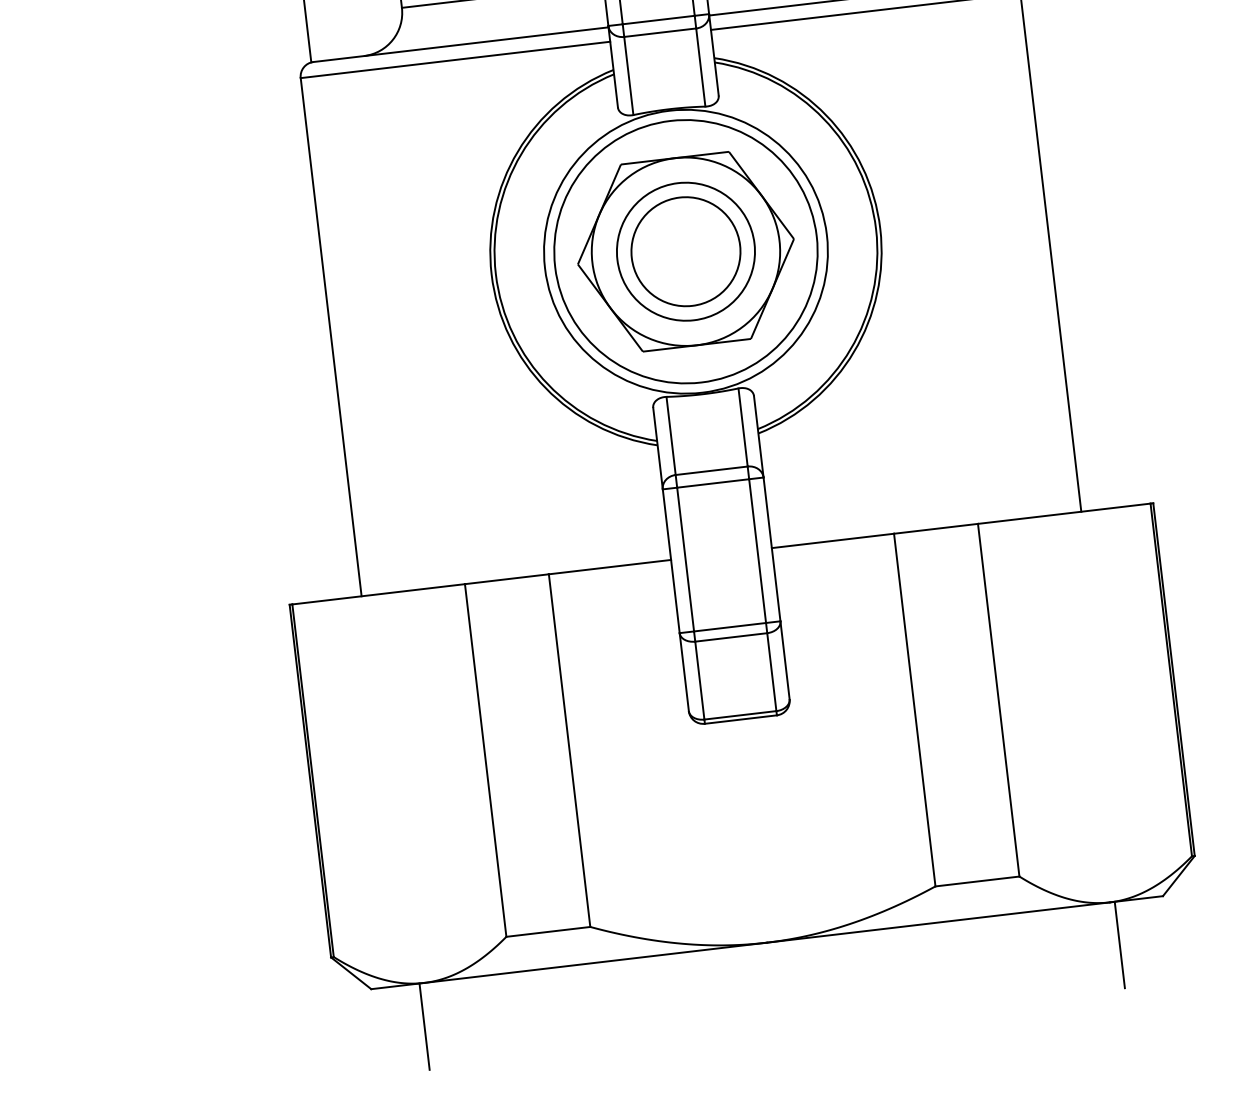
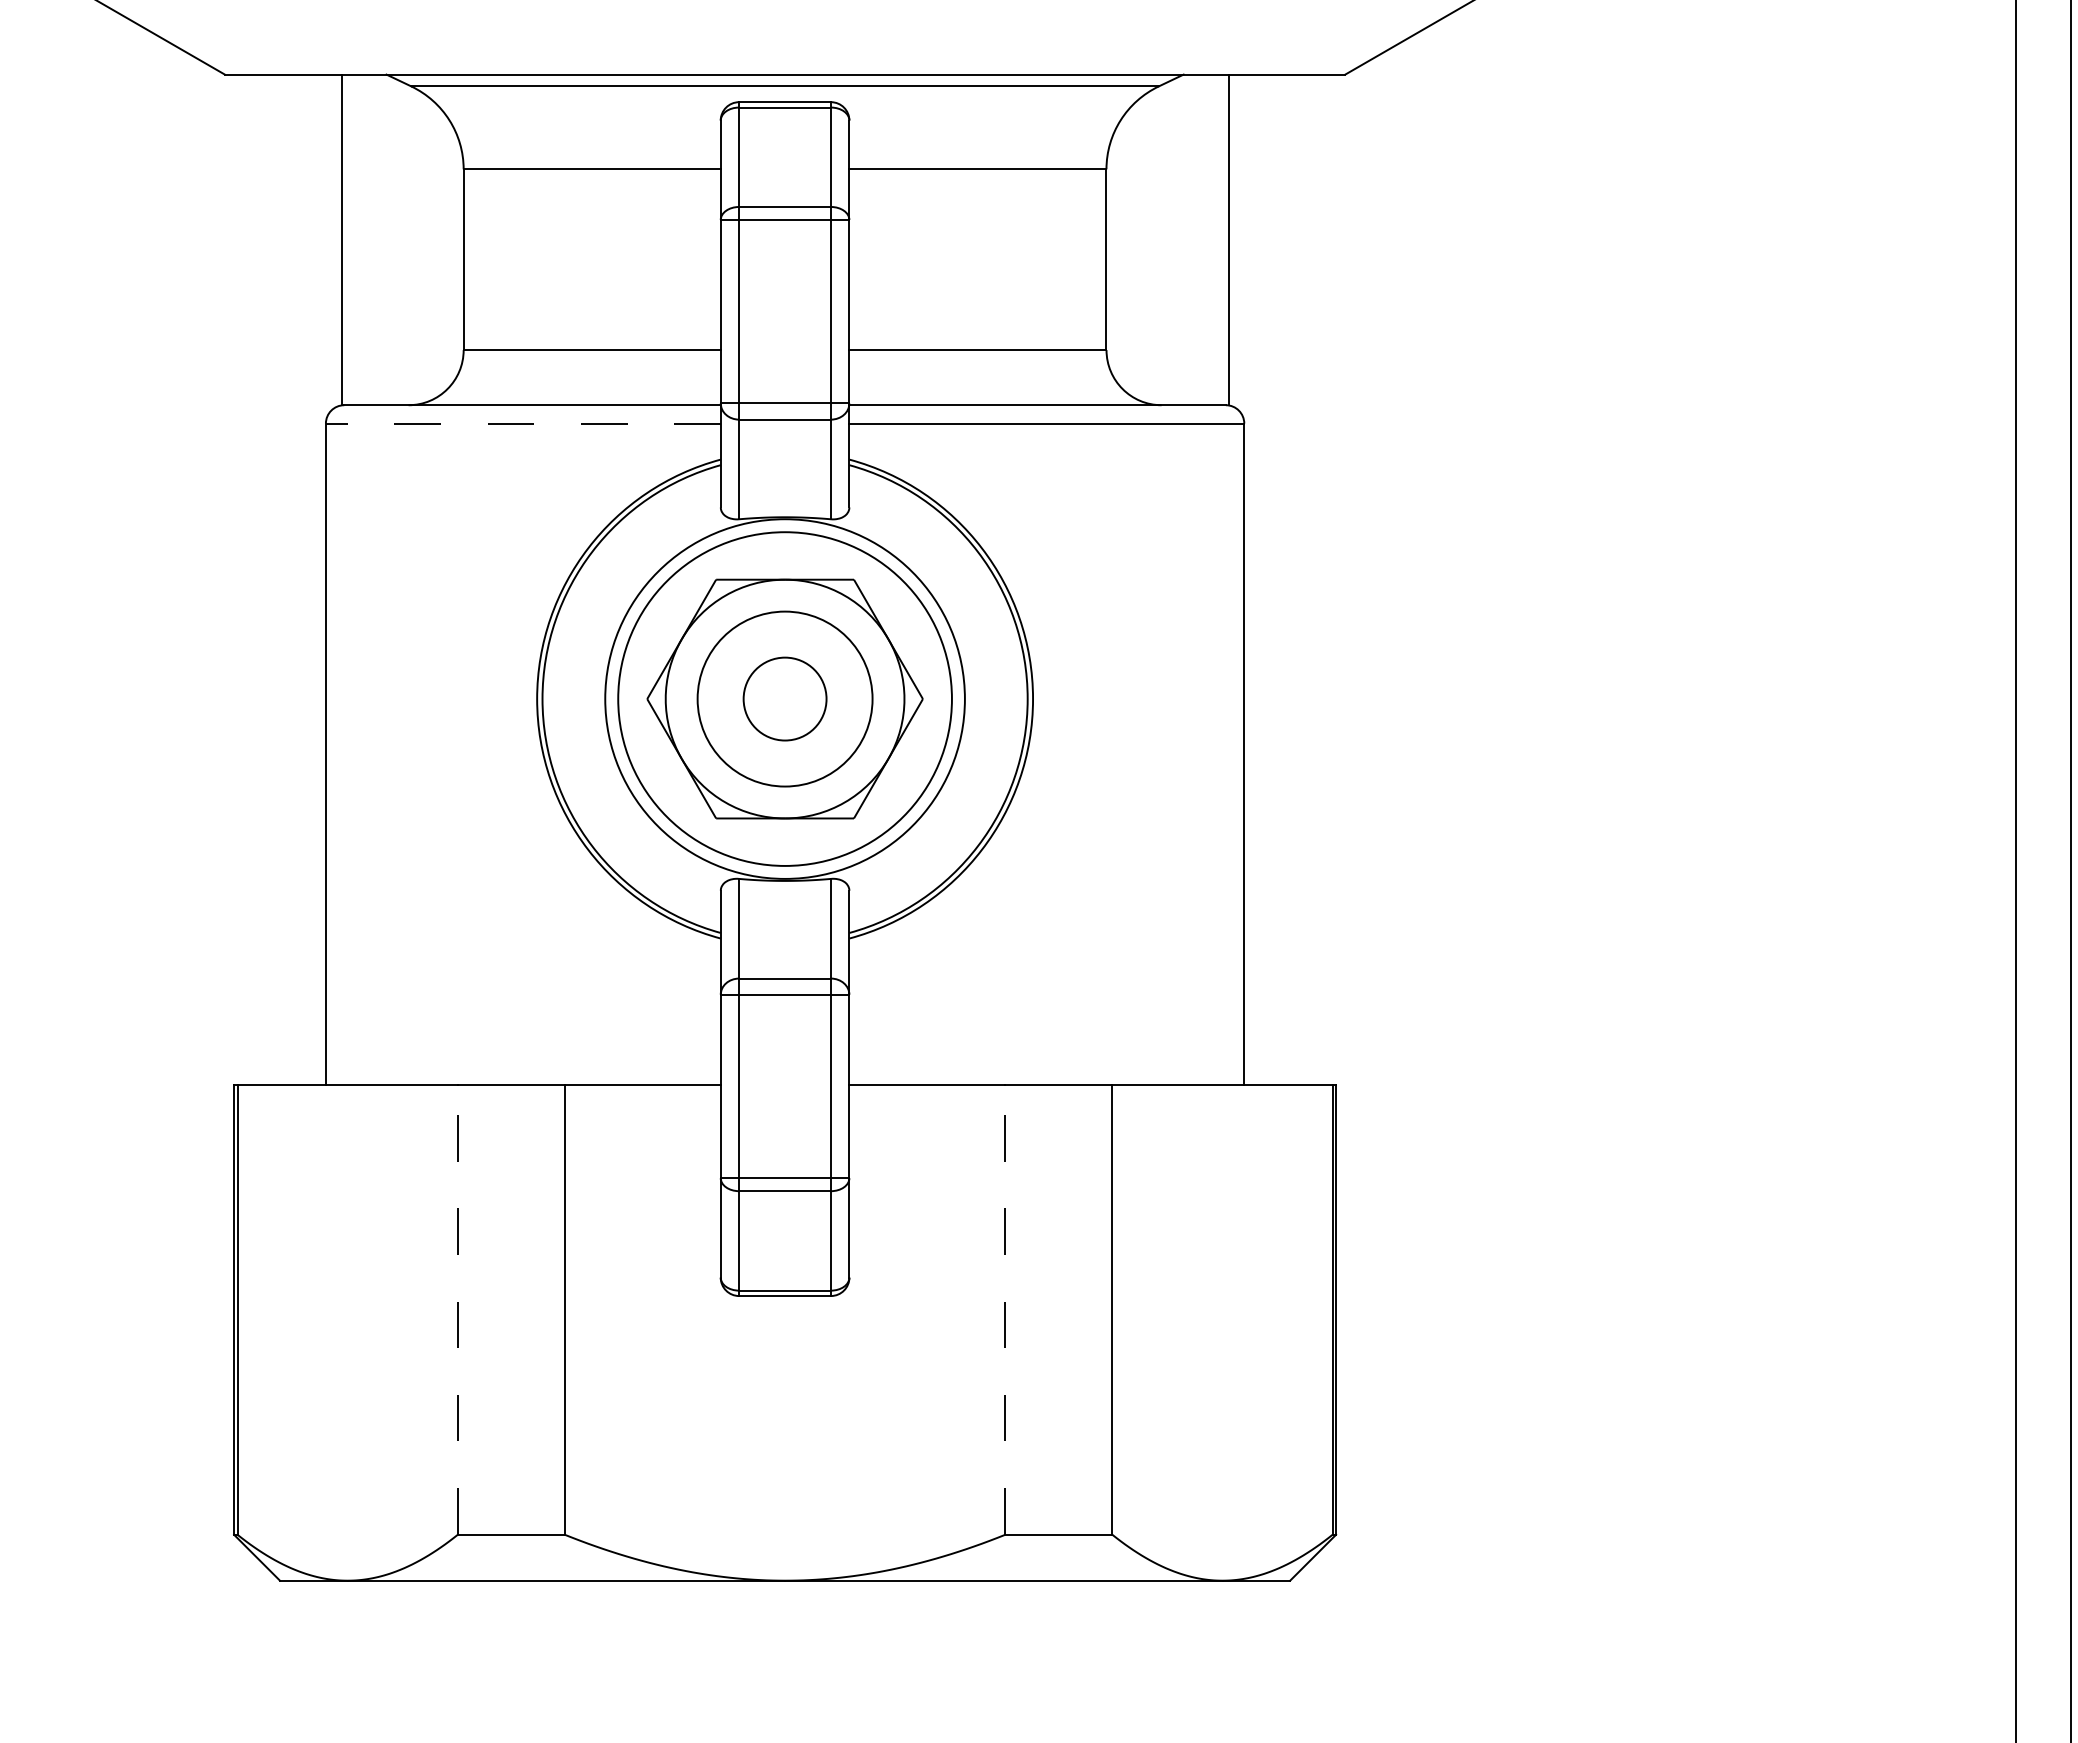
line: (454, 59) -> (522, 423), solid -> dashed
circle: (686, 252) -> (785, 699), size x0.6
line: (914, 709) -> (1005, 1309), solid -> dashed
line: (485, 760) -> (457, 1309), solid -> dashed
line: (1119, 944) -> (1228, 1635), removed
line: (424, 1026) -> (341, 1635), removed

